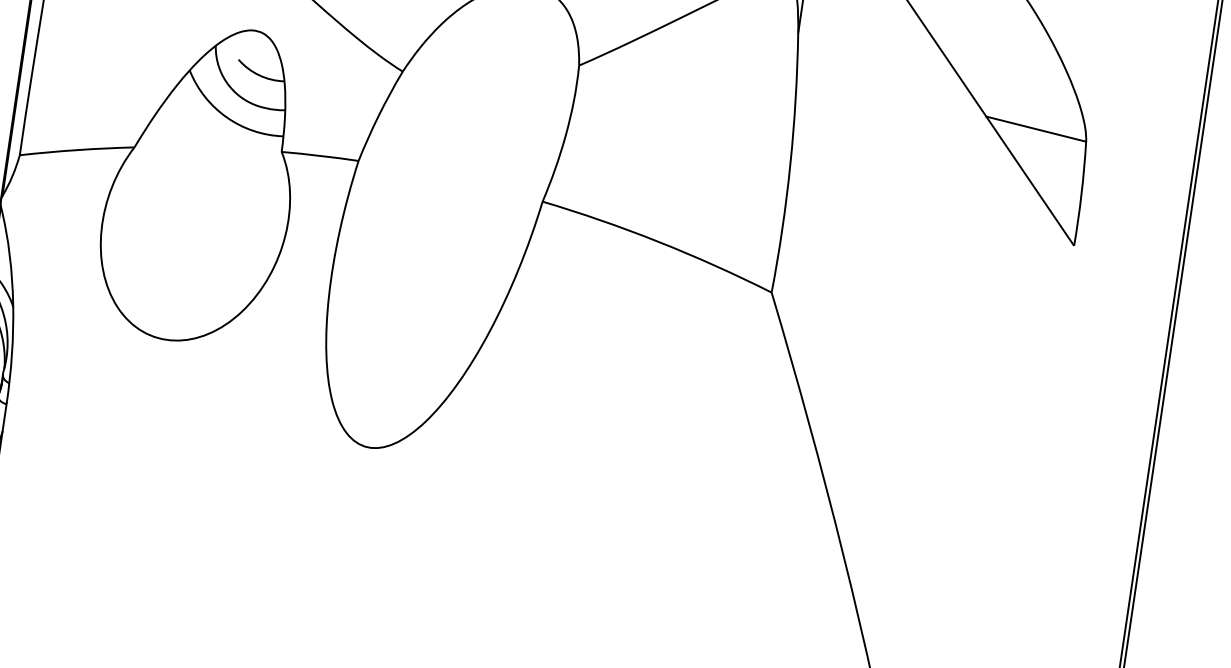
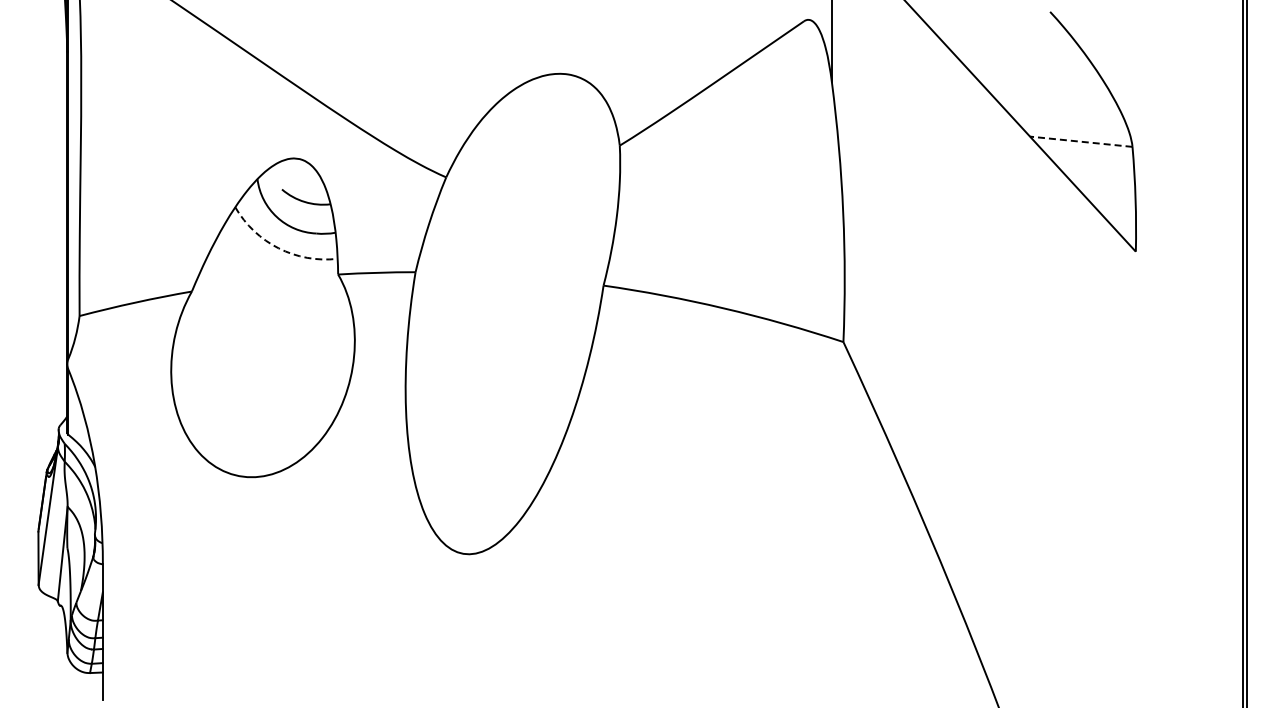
arc: (226, 117) -> (278, 248), solid -> dashed
line: (1036, 128) -> (1081, 141), solid -> dashed

